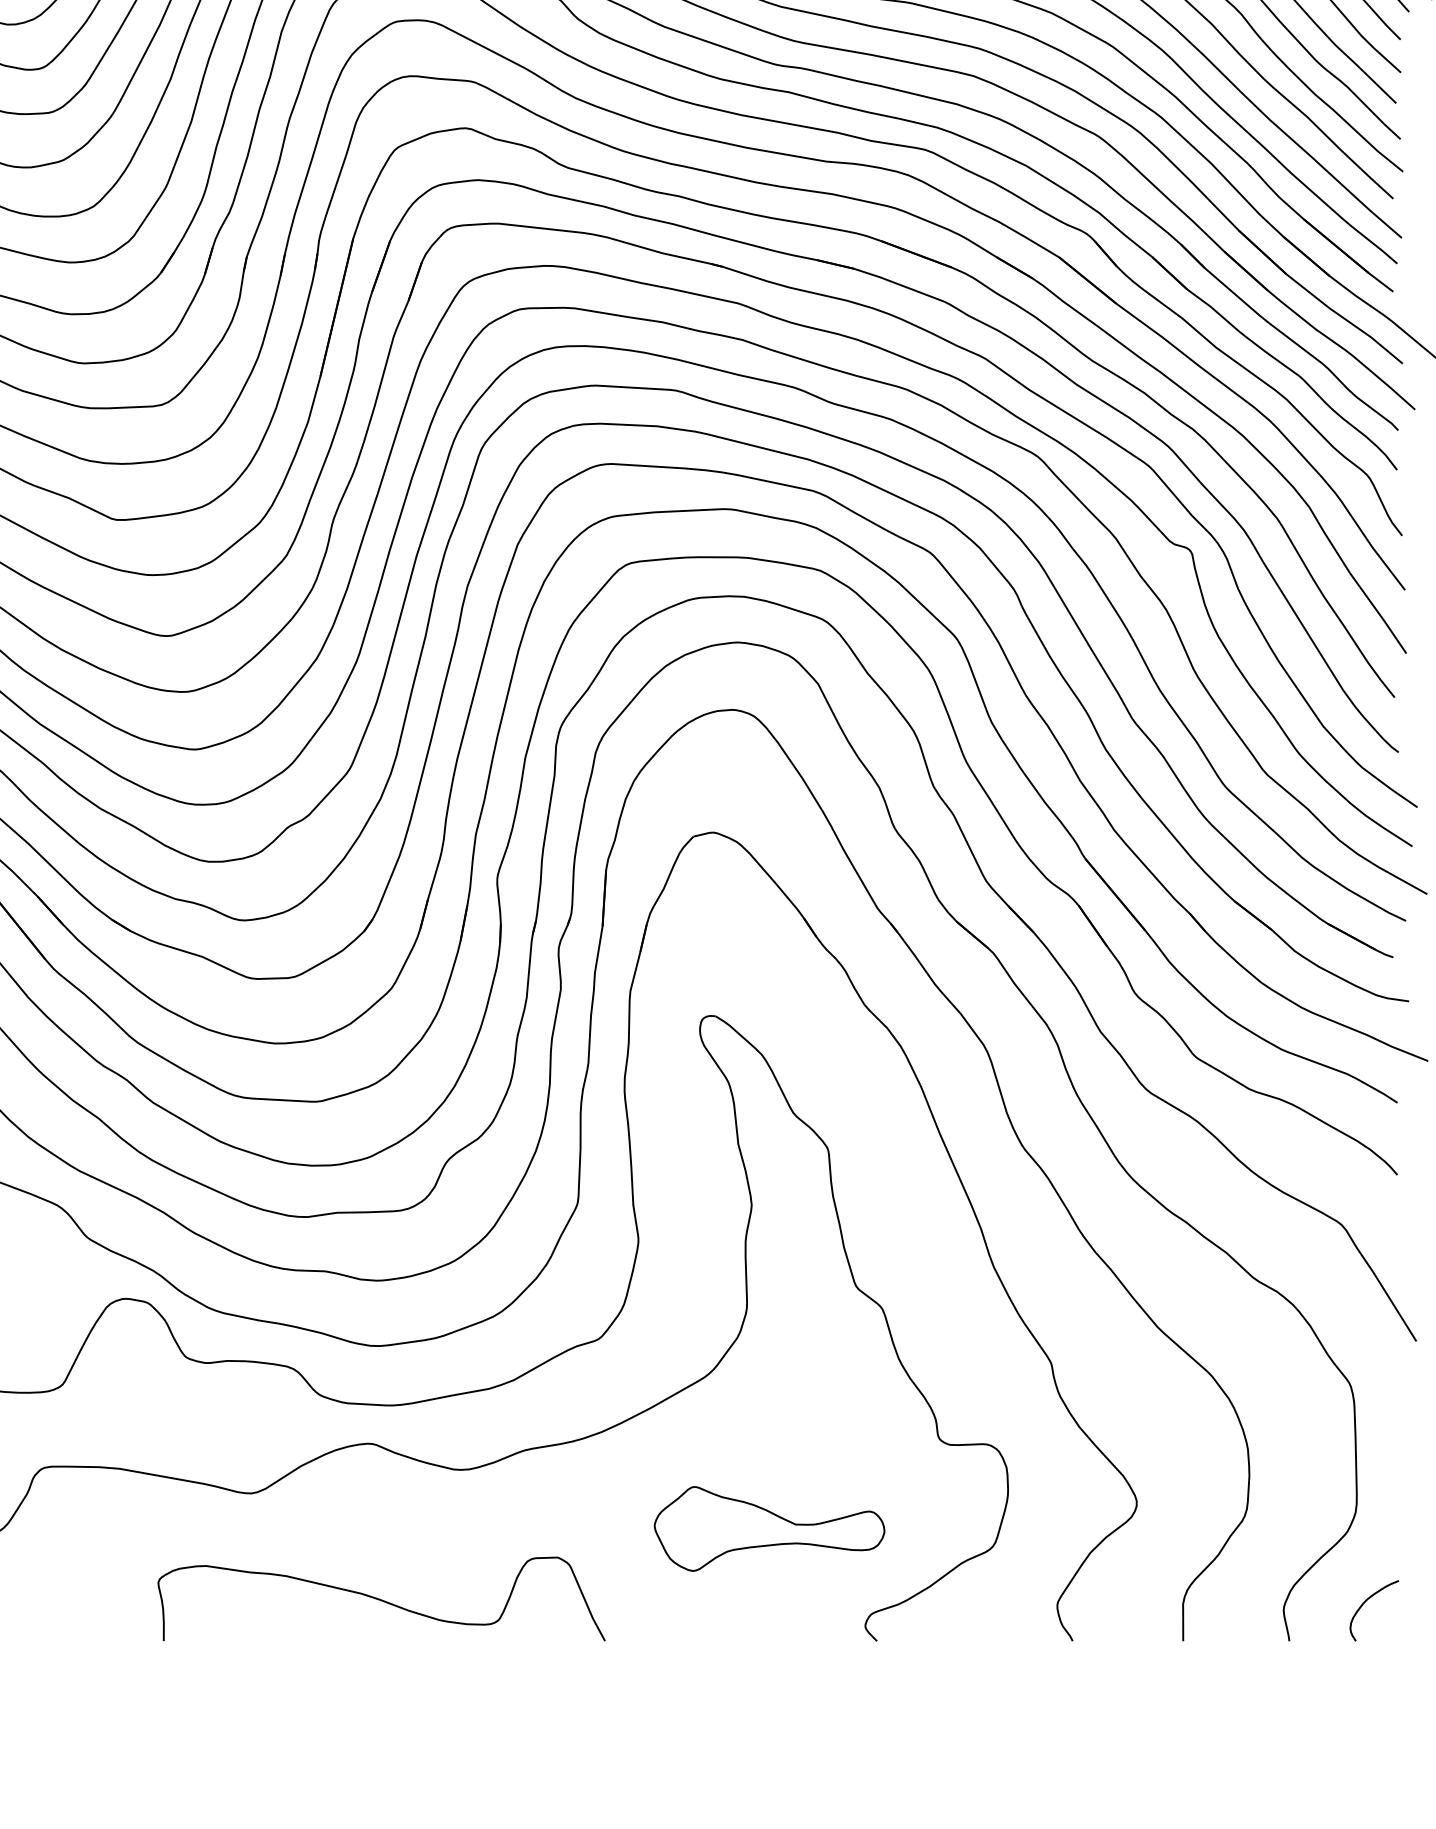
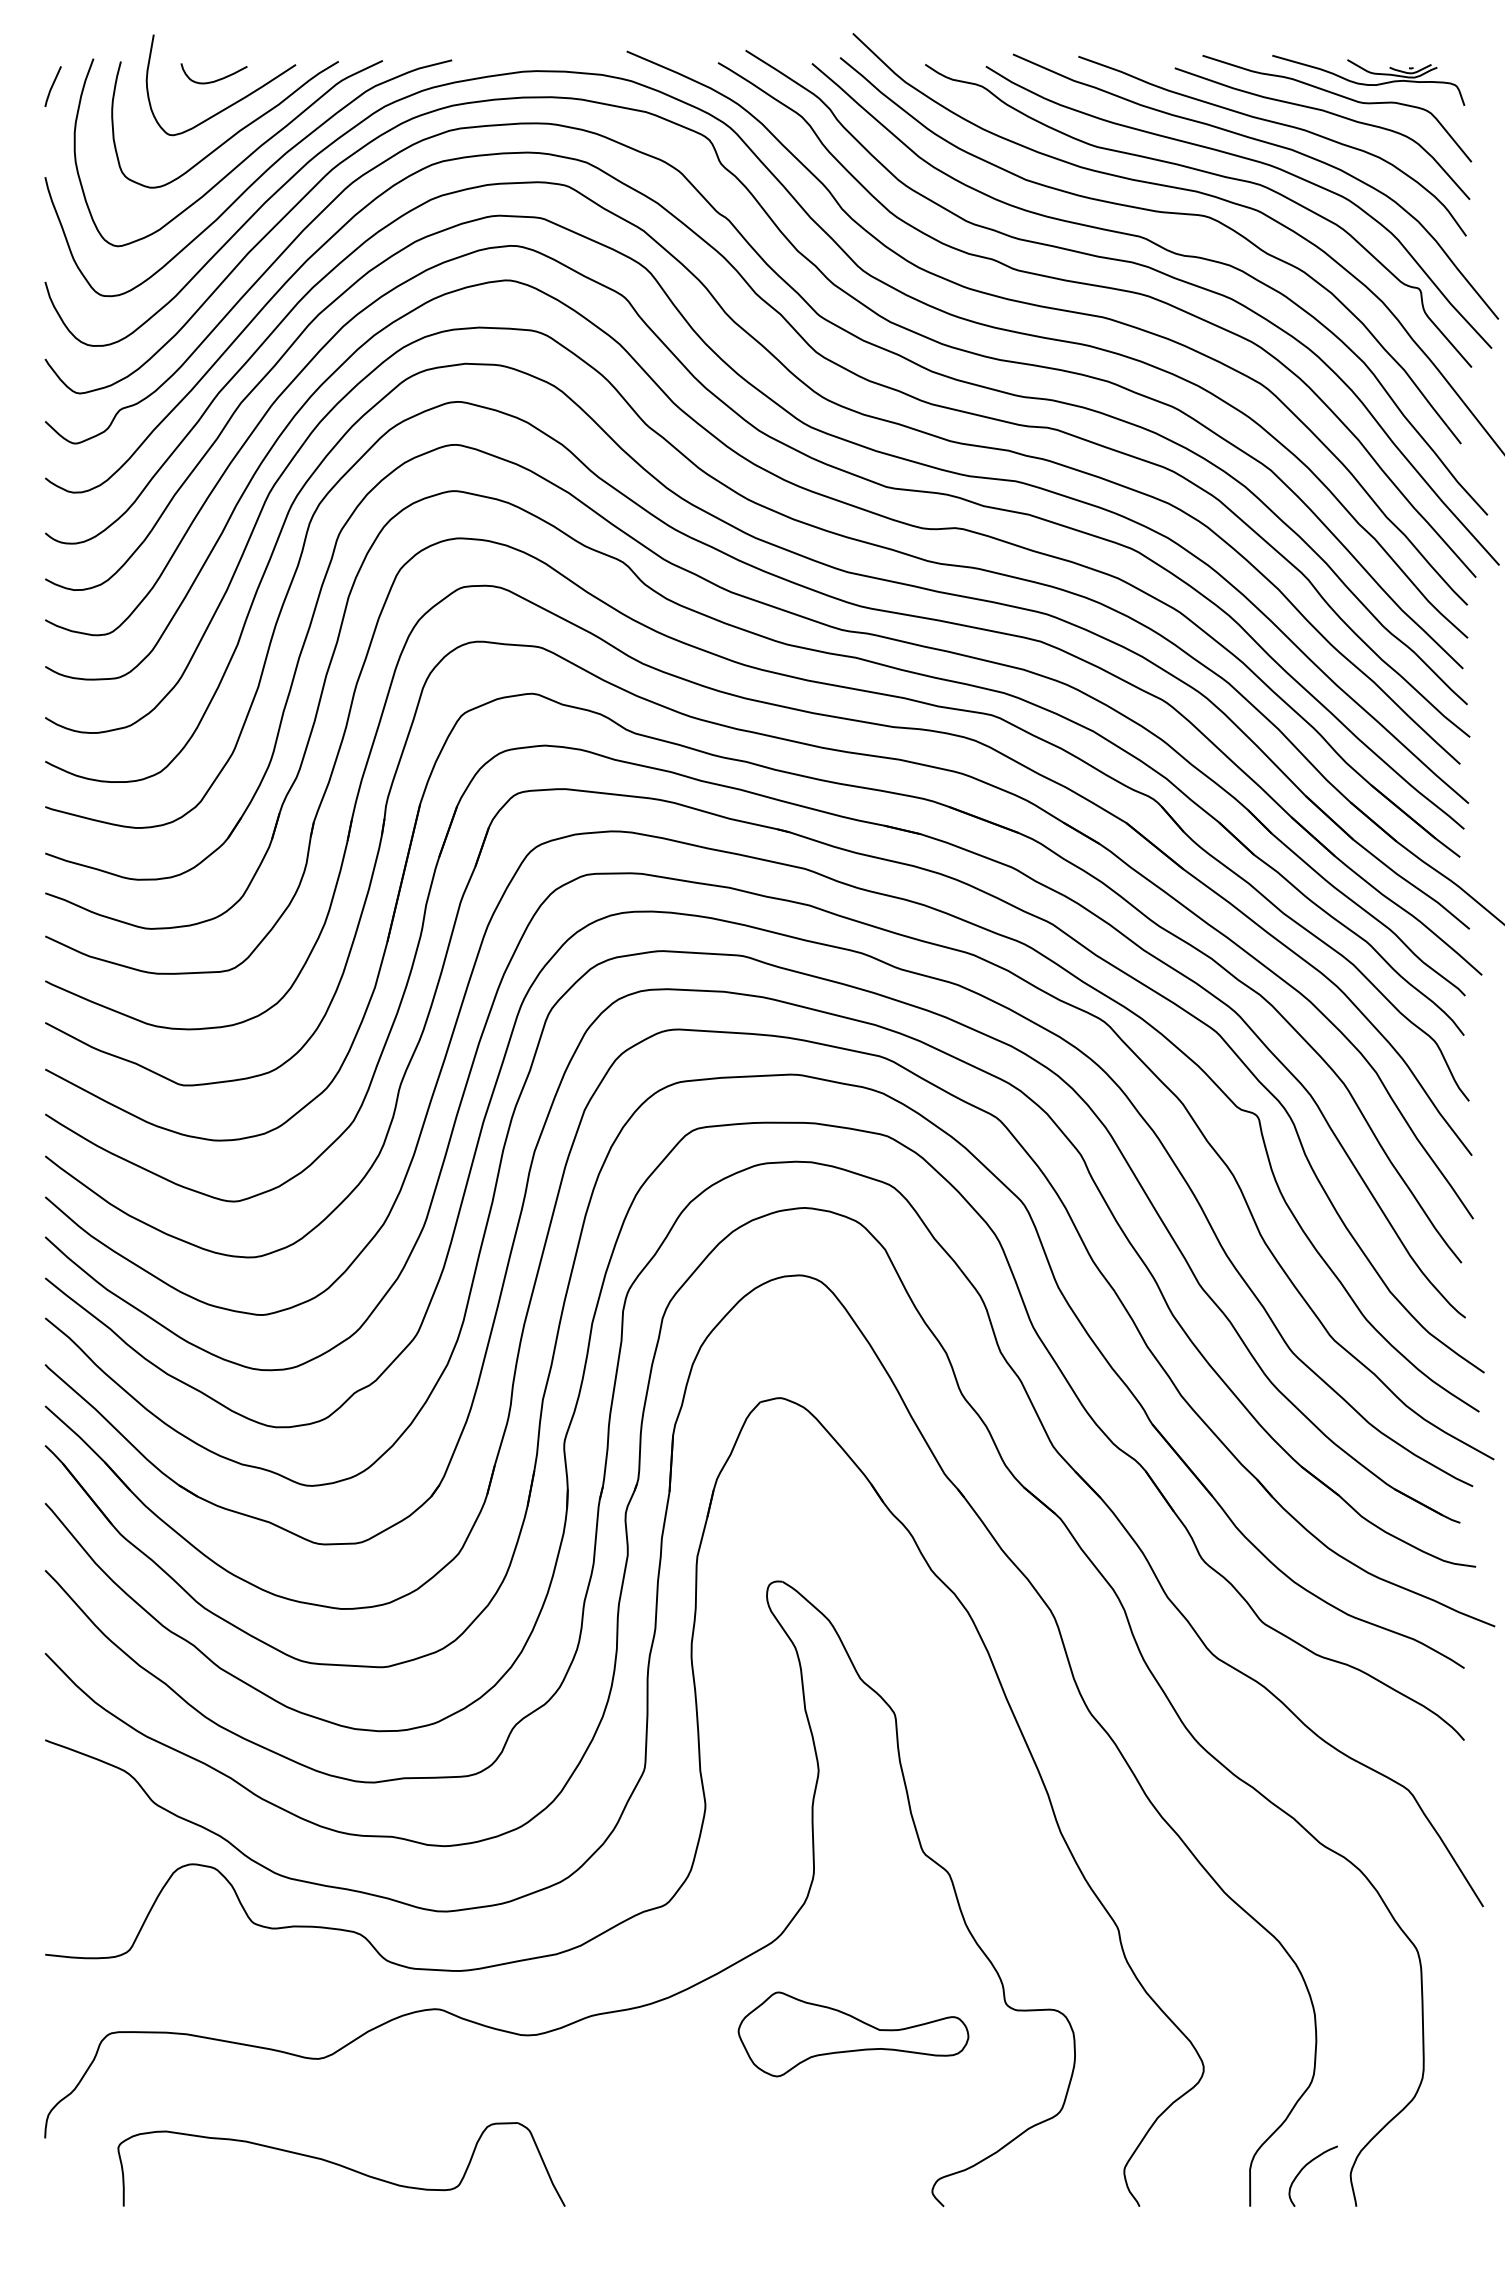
part: (769, 1529) -> (853, 2034), moved
part: (381, 1599) -> (341, 2164), moved
curve: (1366, 1602) -> (1305, 2167), moved

